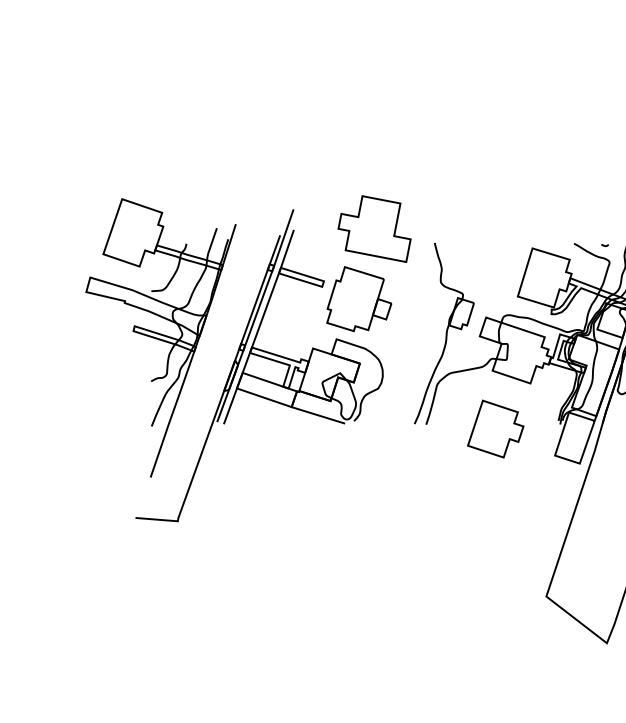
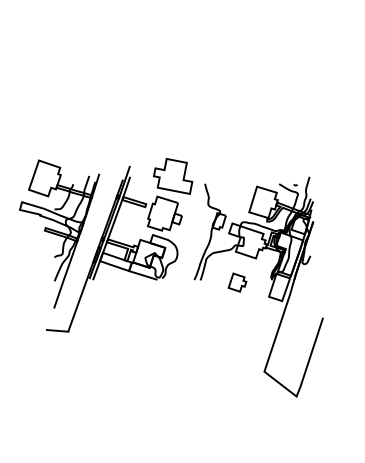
part: (495, 428) -> (237, 282), size x0.6

